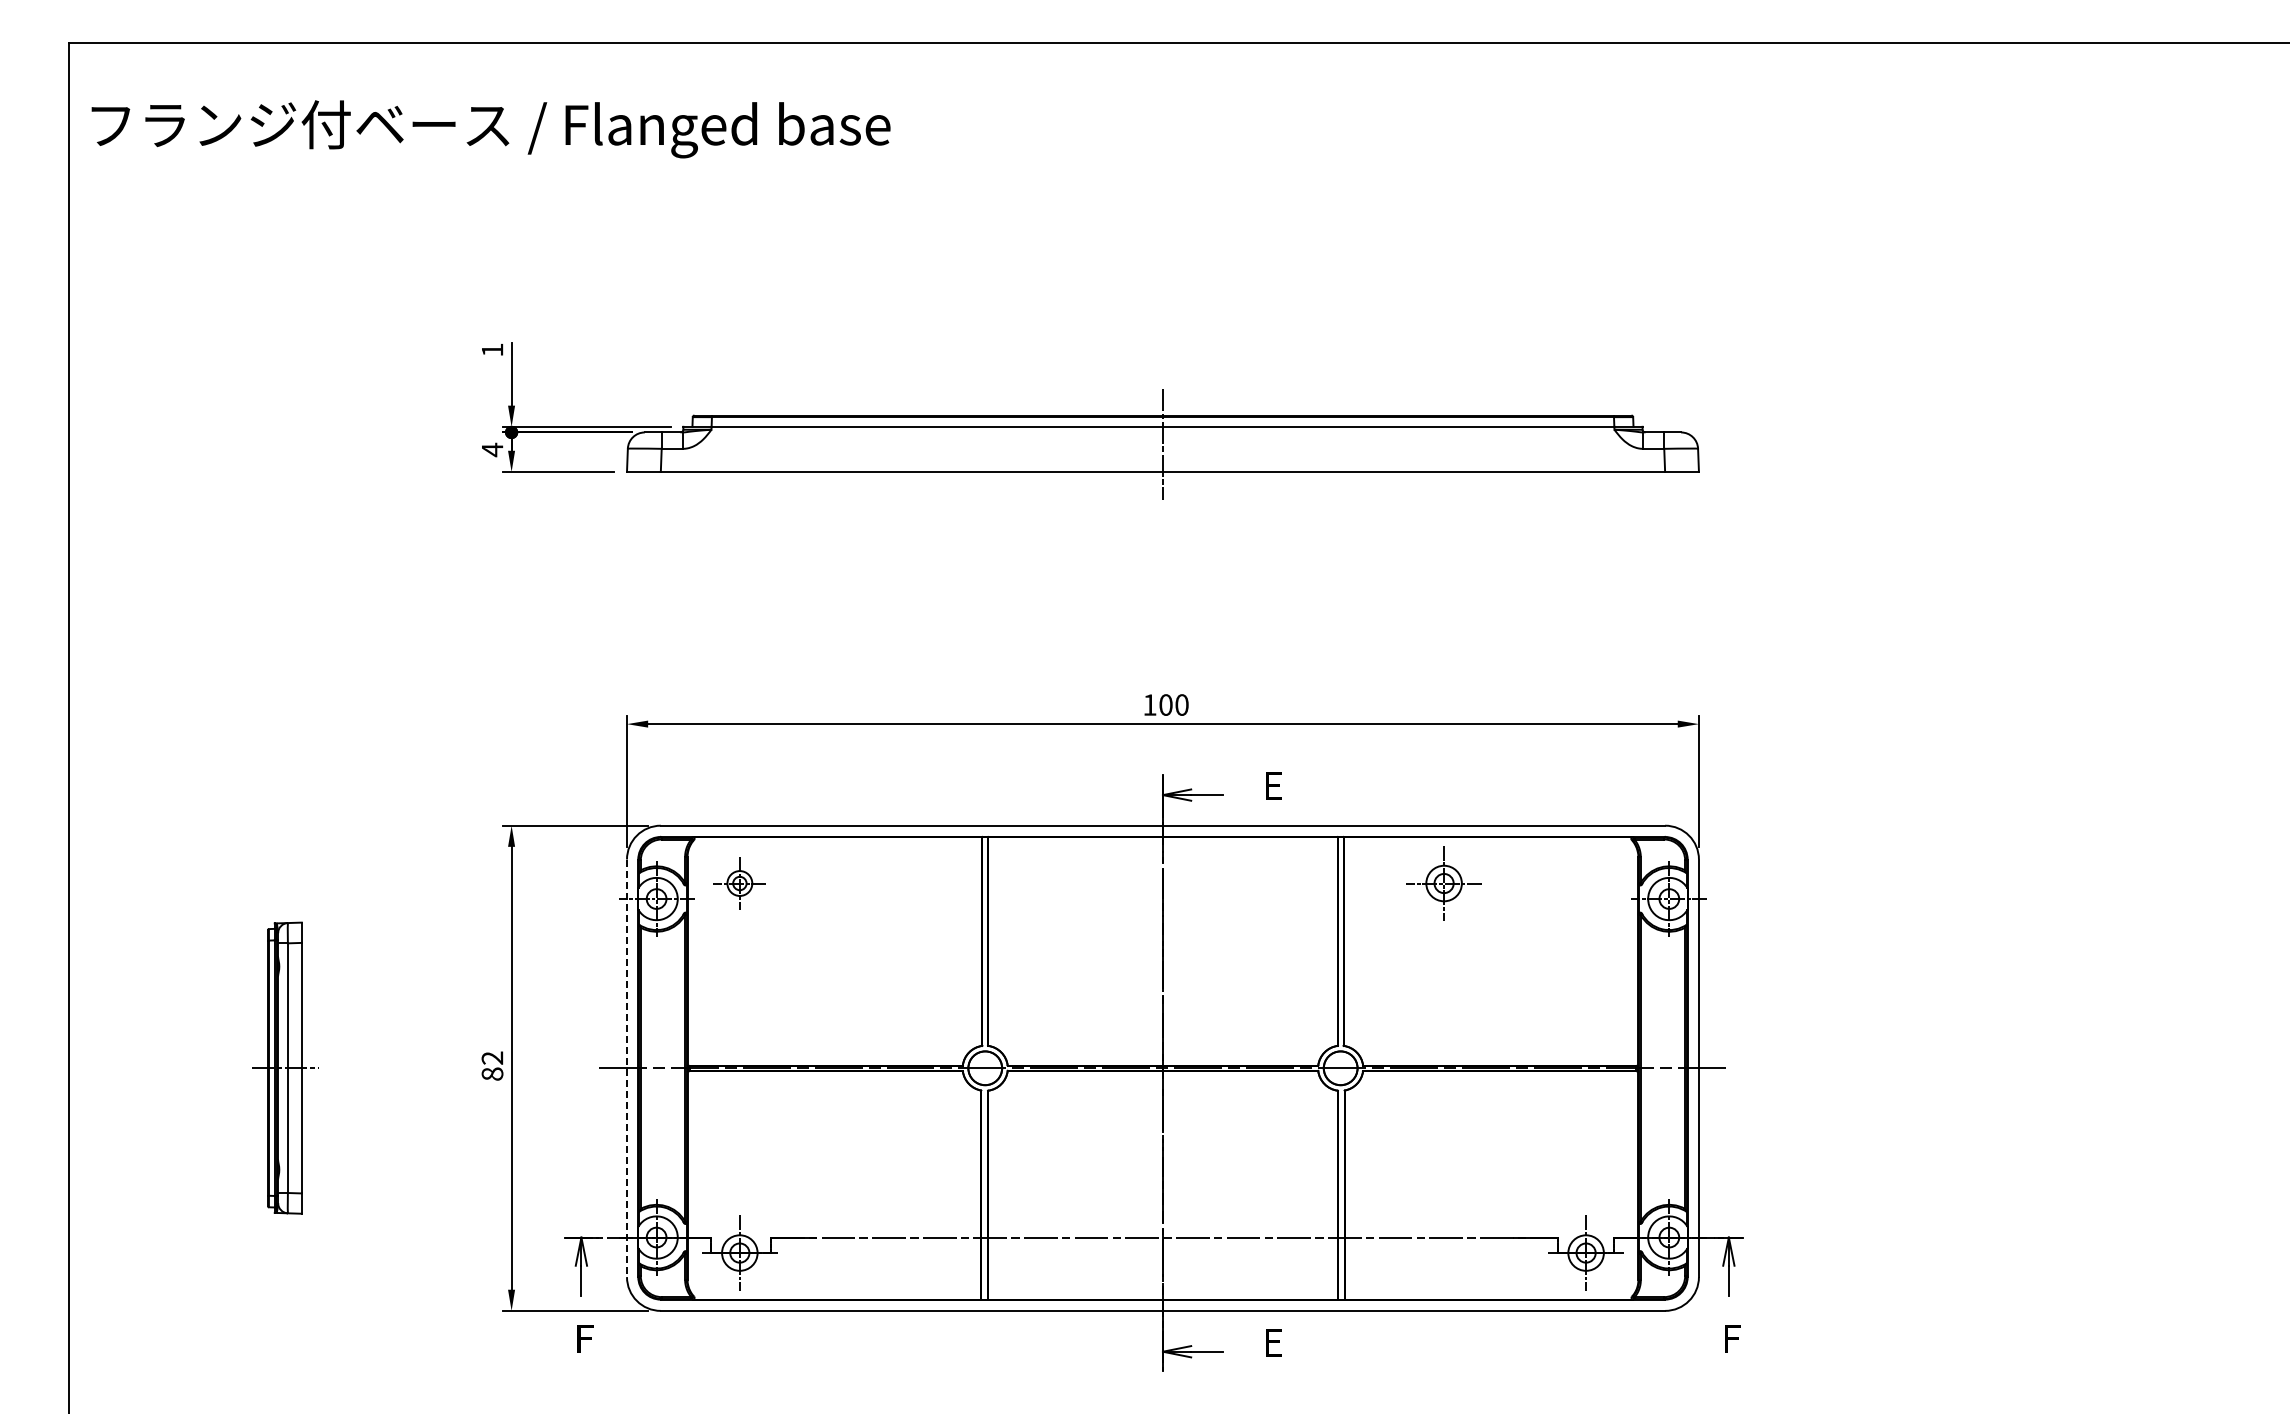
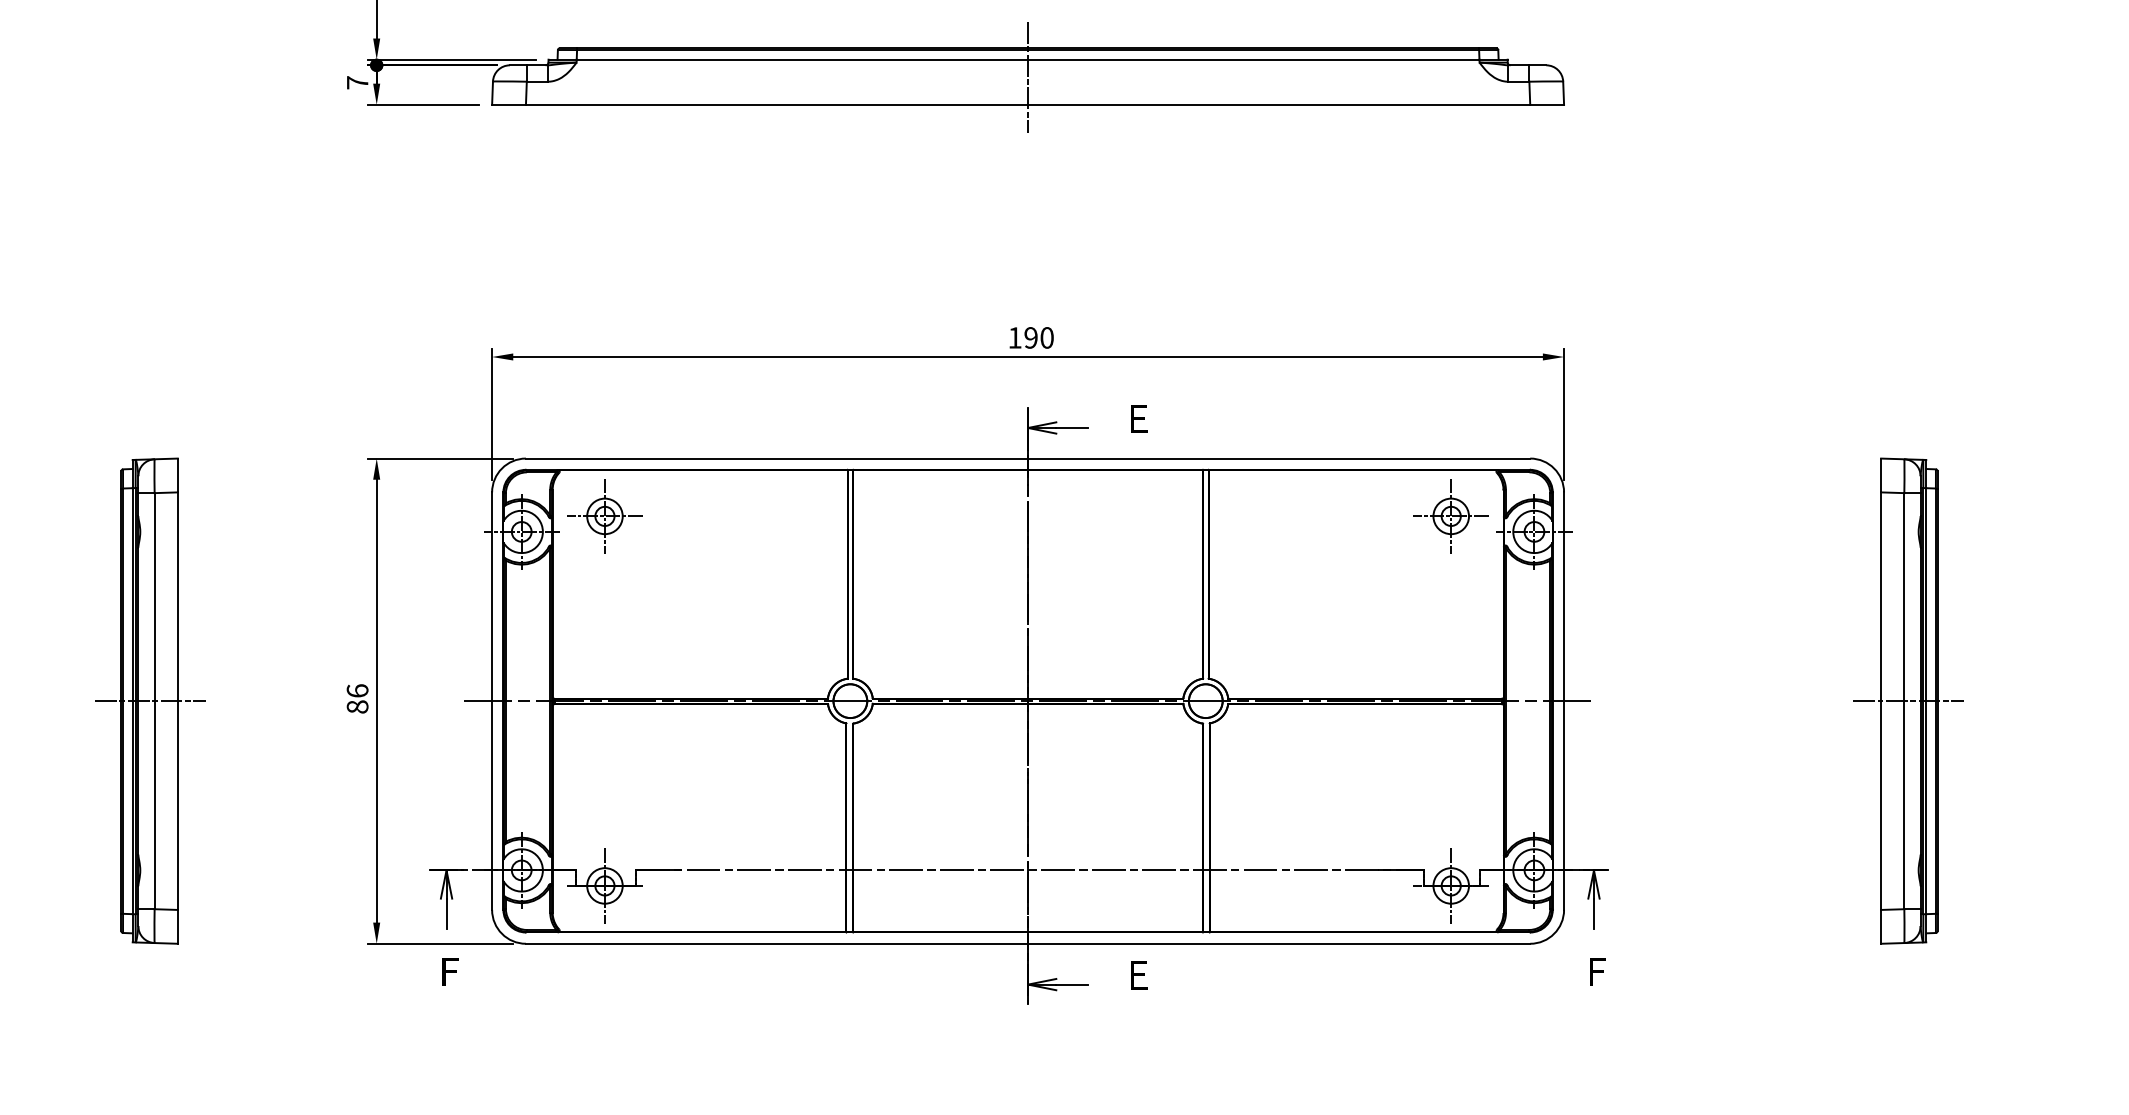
text: (492, 449) -> (357, 82), 4 -> 7
text: (1165, 704) -> (1030, 337), 100 -> 190
part: (739, 883) -> (604, 516), size x1.43
part: (1443, 883) -> (1450, 516), moved
text: (492, 1057) -> (357, 690), 82 -> 86
part: (285, 1067) -> (150, 700), size x1.67
part: (2043, 1067) -> (1908, 700), added
line: (627, 1068) -> (492, 701), dashed -> solid

